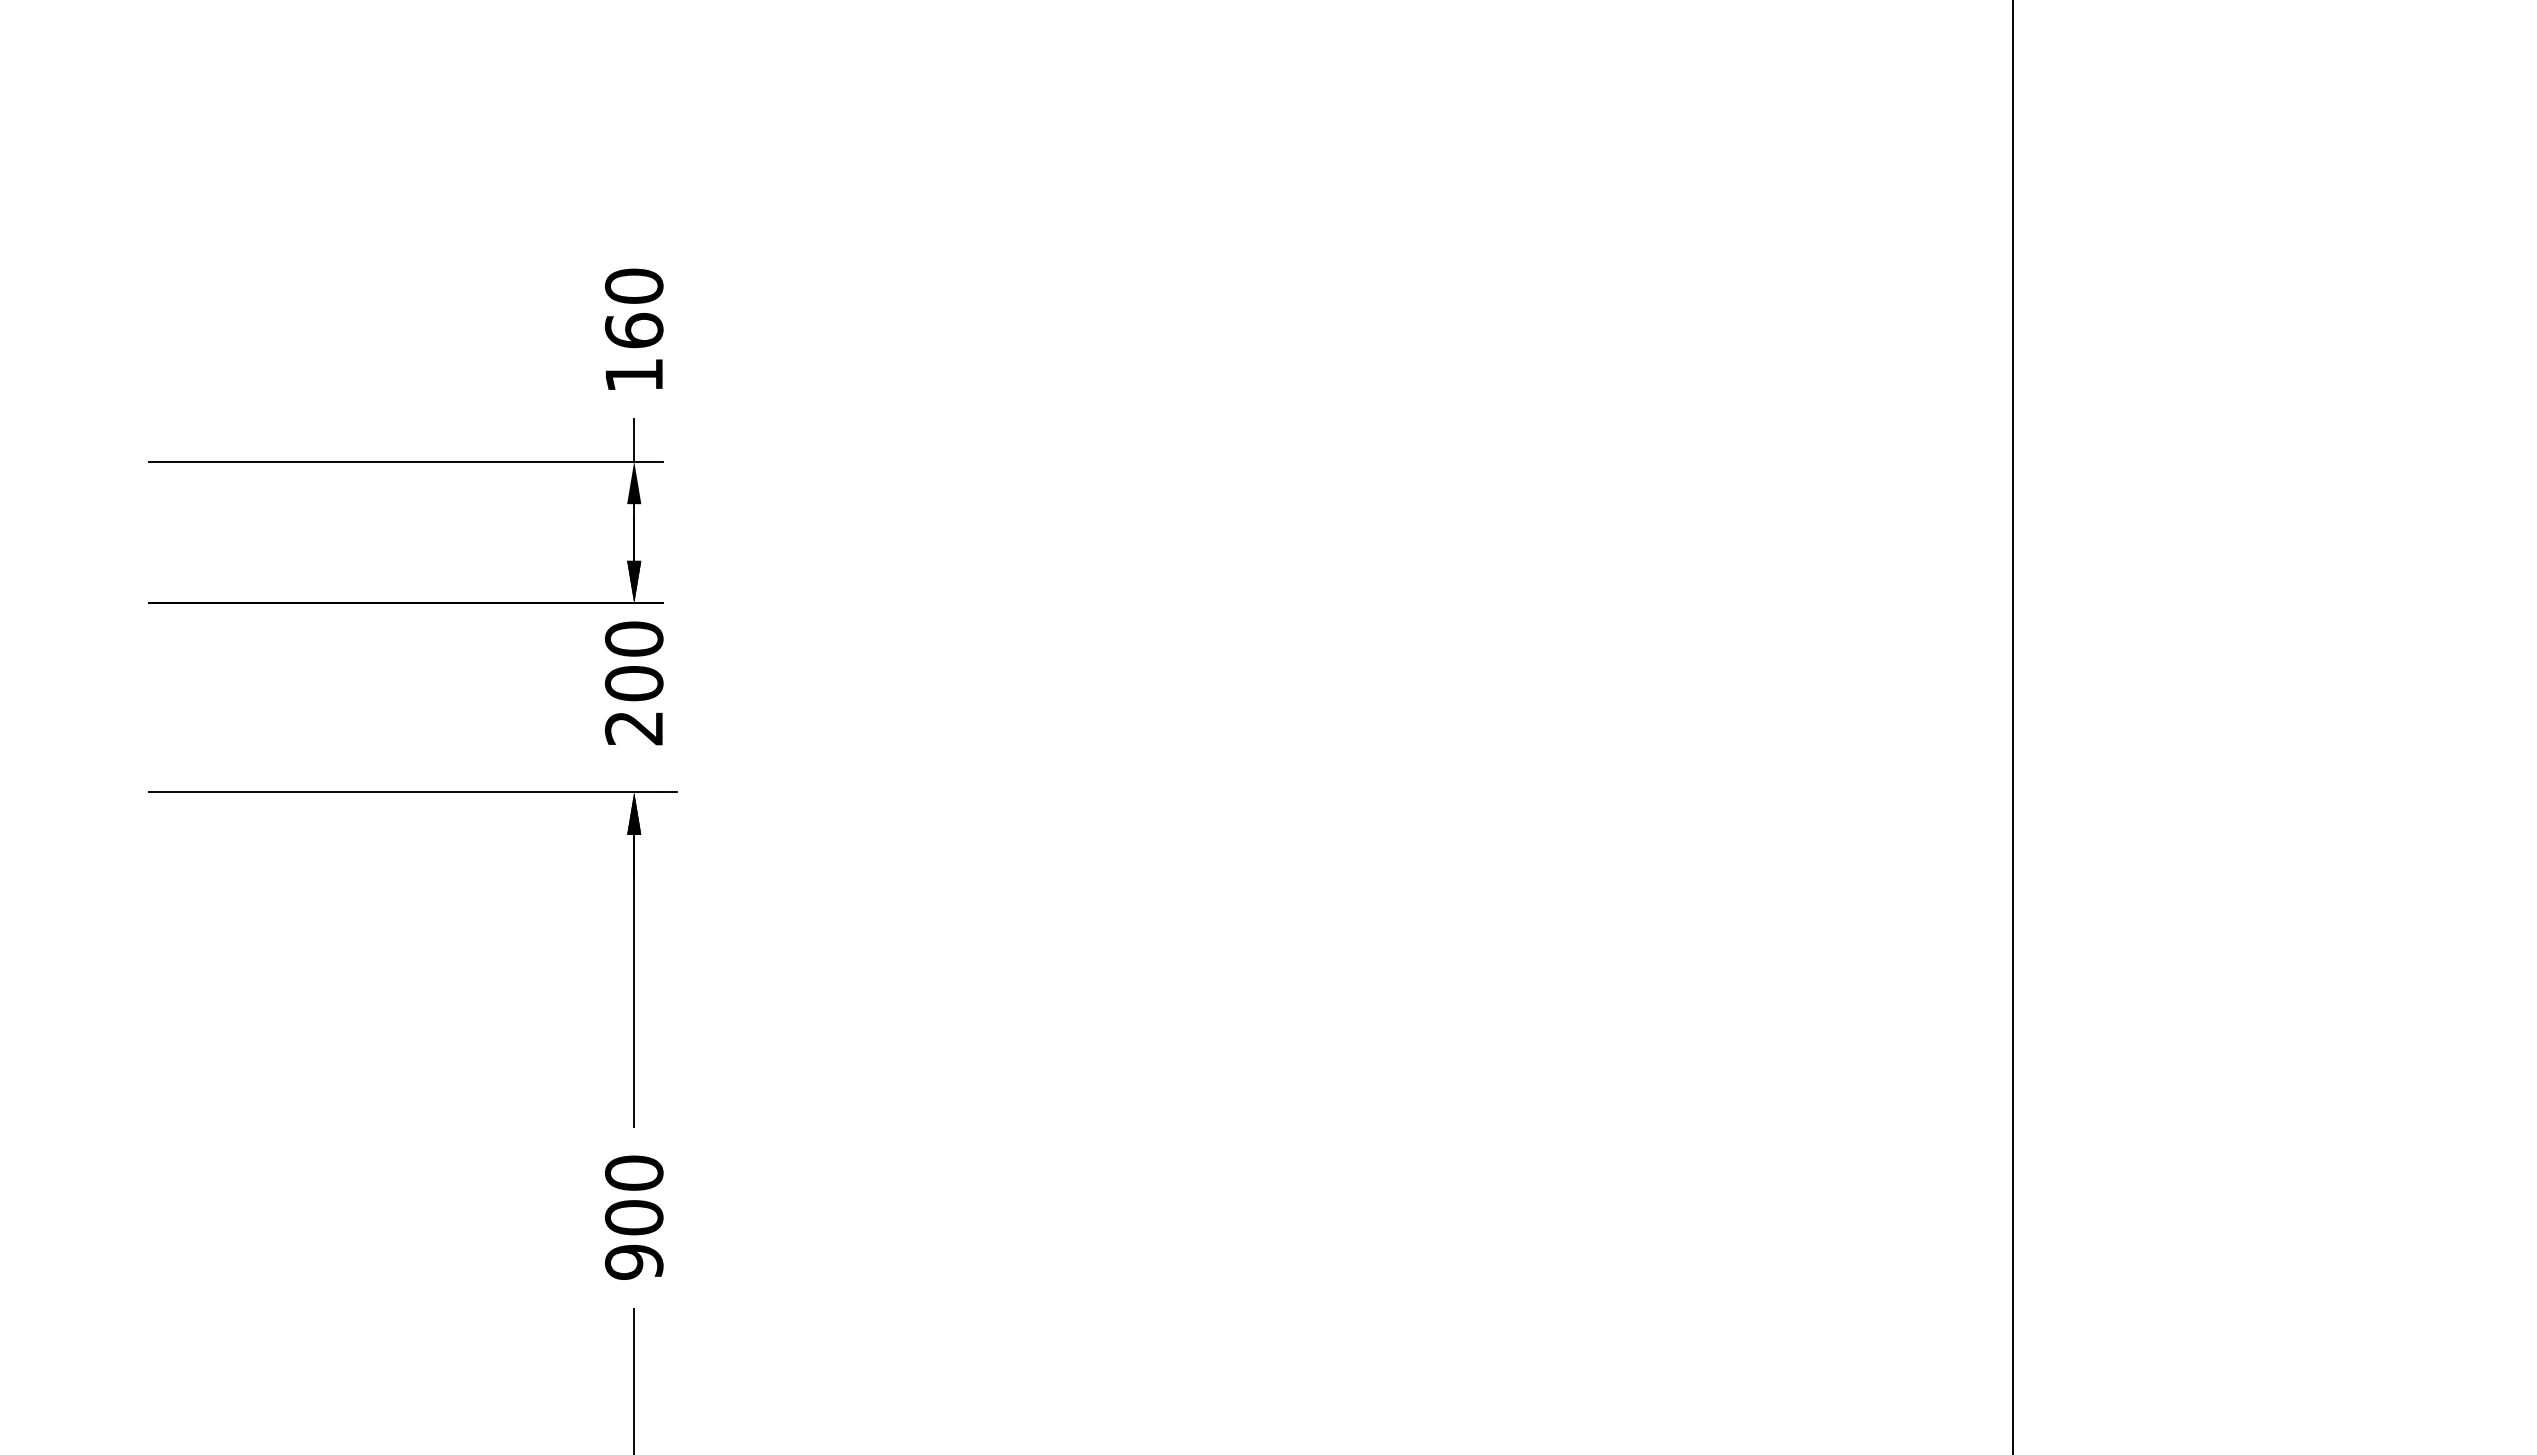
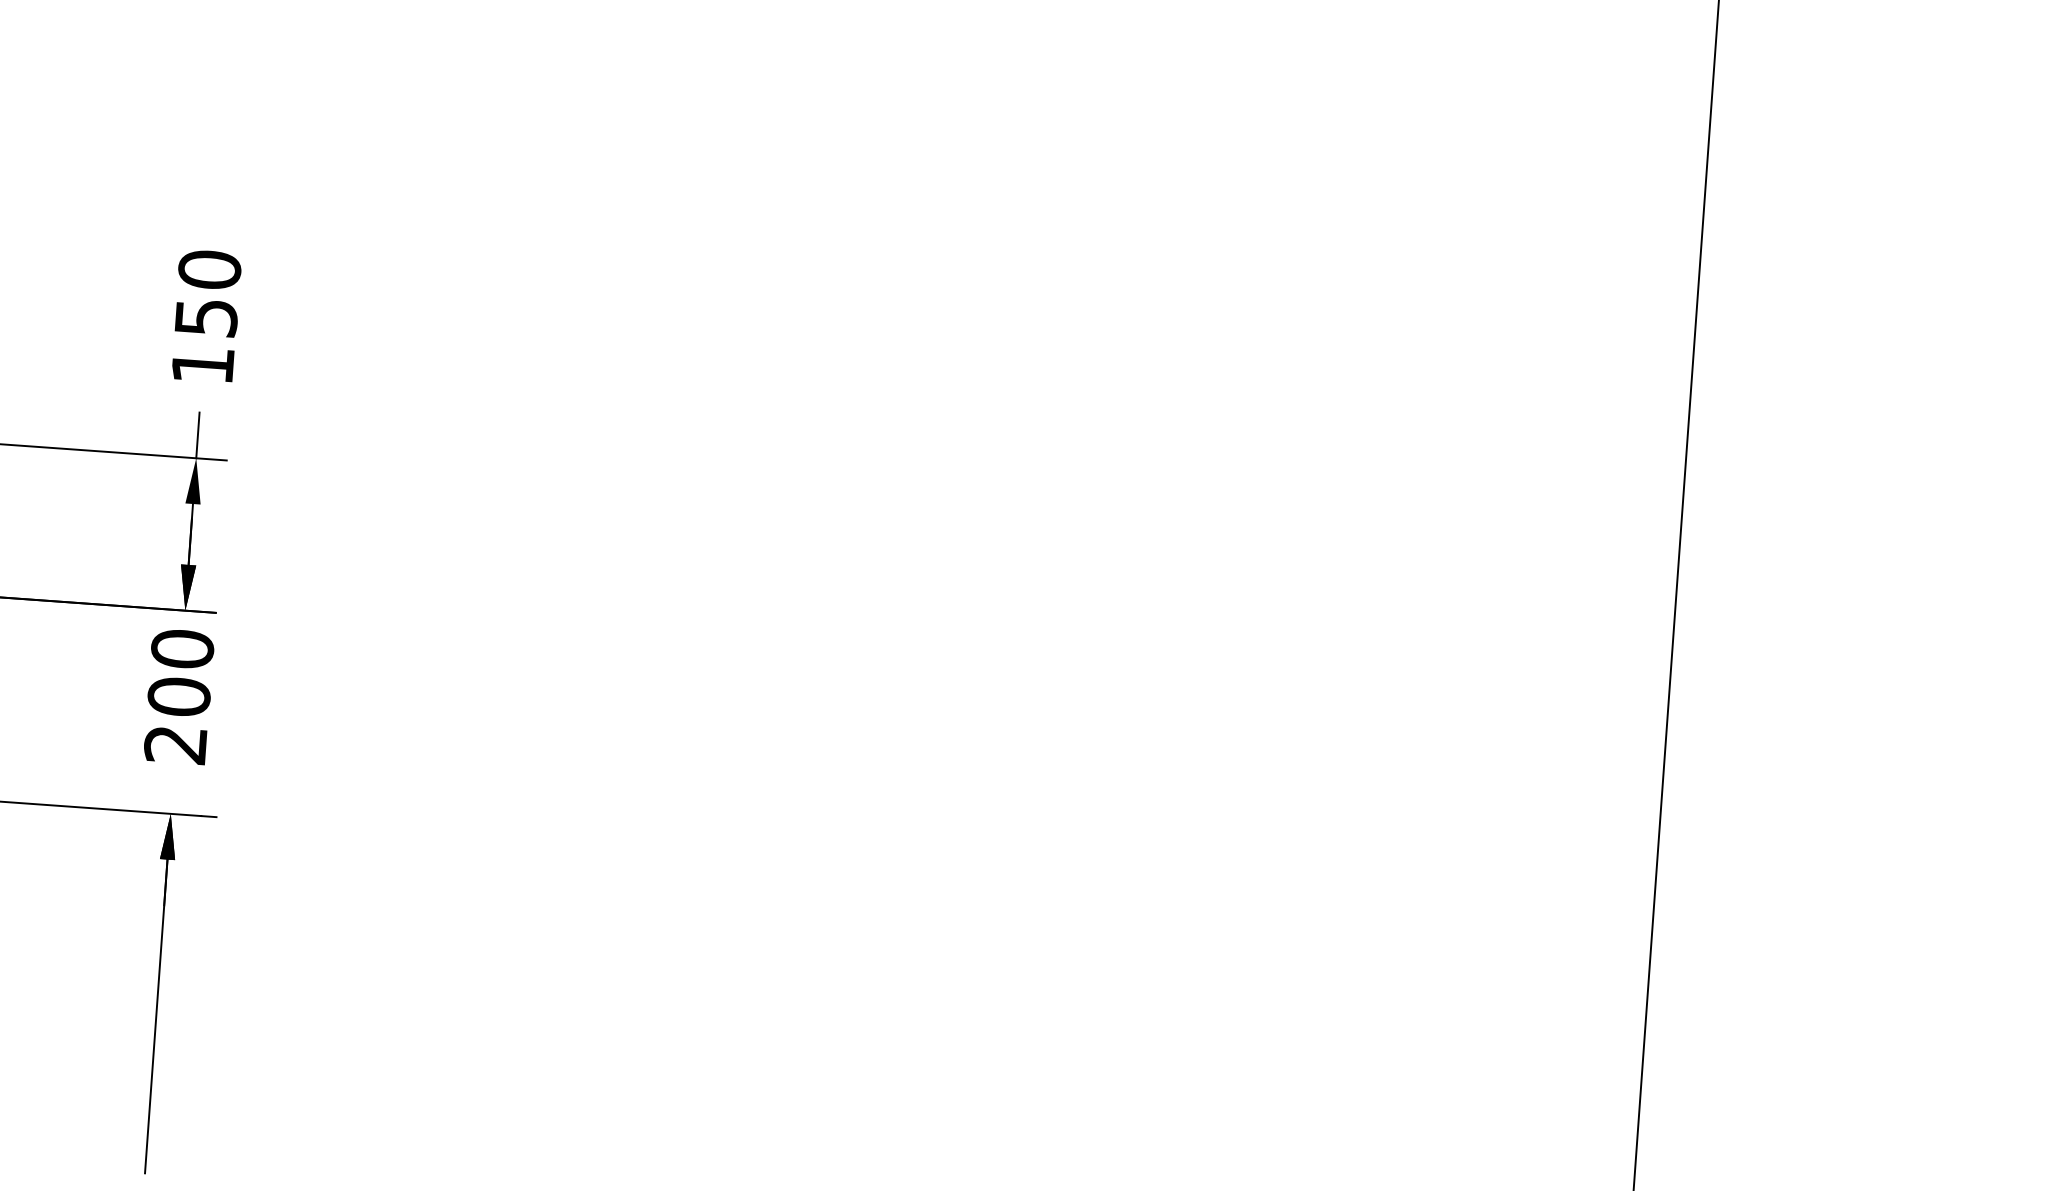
text: (633, 330) -> (205, 317), 160 -> 150

